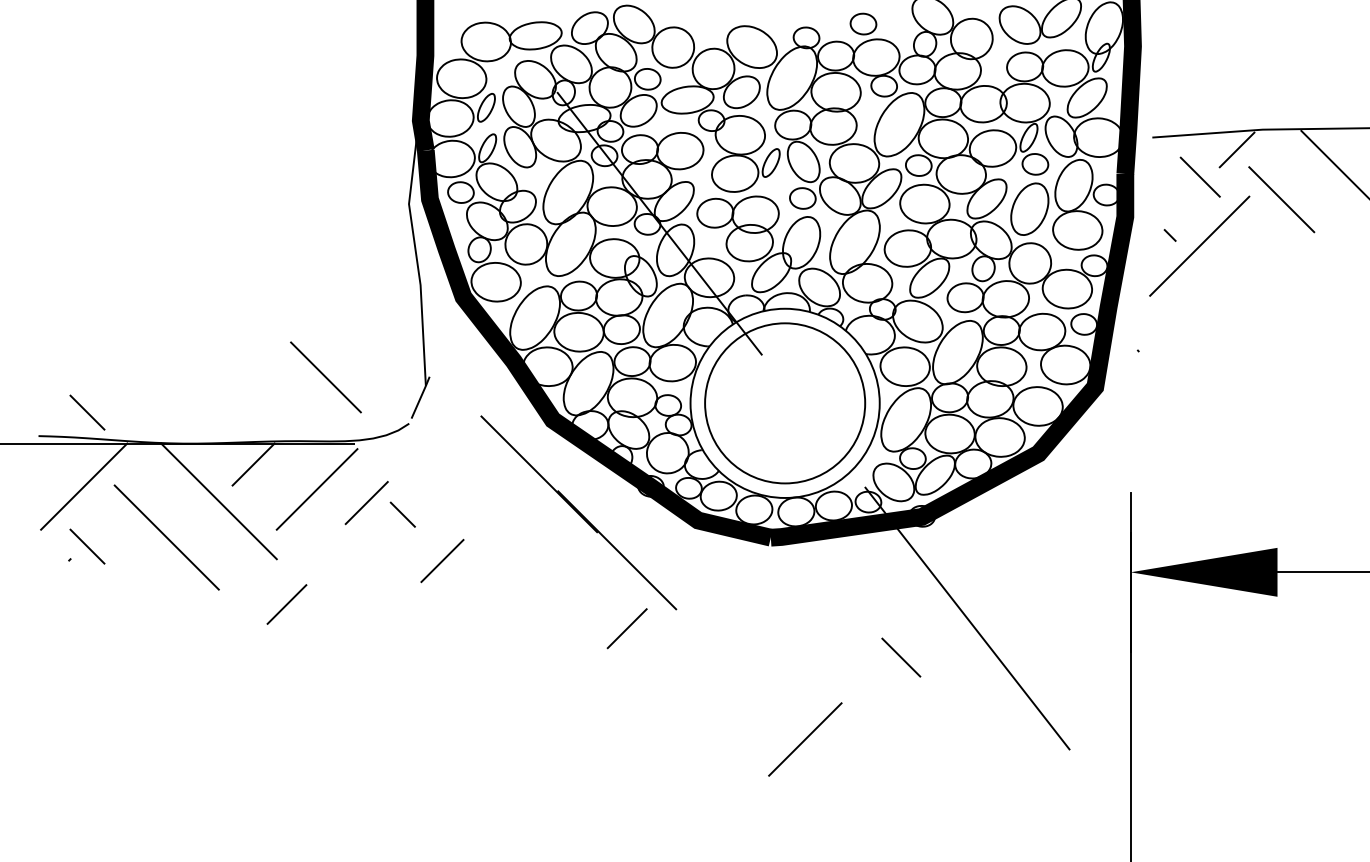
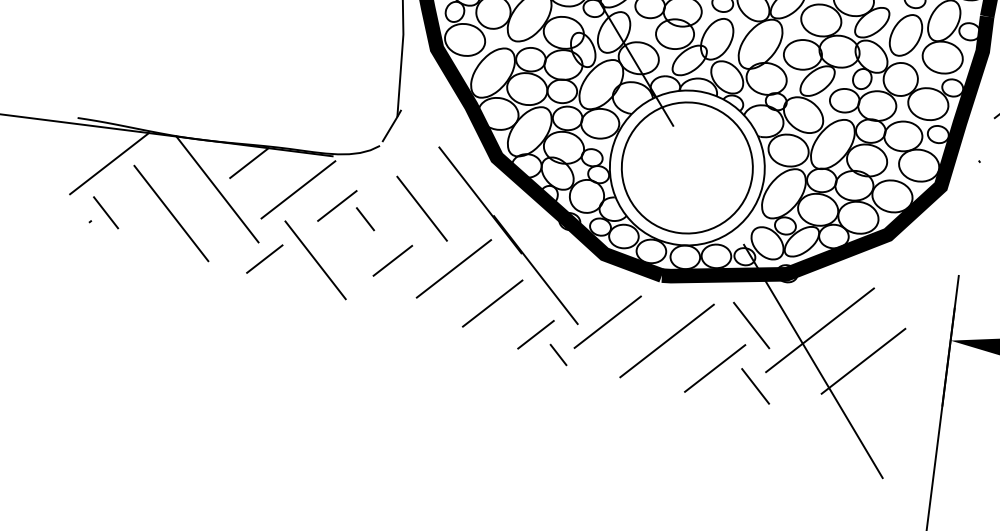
line: (325, 377) -> (421, 208), moved
line: (87, 412) -> (119, 103), removed
line: (517, 560) -> (453, 268), added
line: (348, 571) -> (315, 259), added
line: (970, 579) -> (819, 330), added
line: (886, 584) -> (751, 325), added
line: (569, 597) -> (492, 303), added
line: (286, 604) -> (264, 259), moved
line: (1027, 610) -> (862, 361), added
line: (787, 616) -> (667, 341), added
line: (849, 642) -> (715, 368), added
line: (657, 649) -> (558, 354), added
line: (805, 739) -> (607, 322), moved

